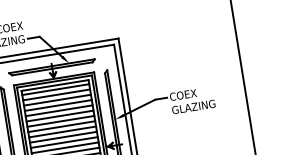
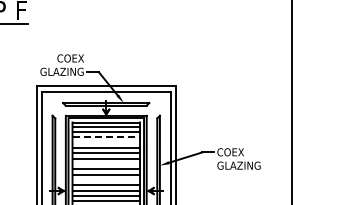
line: (57, 100) -> (106, 137), solid -> dashed
line: (58, 105) -> (106, 142), removed
line: (61, 126) -> (106, 163), removed
line: (64, 142) -> (106, 179), removed

